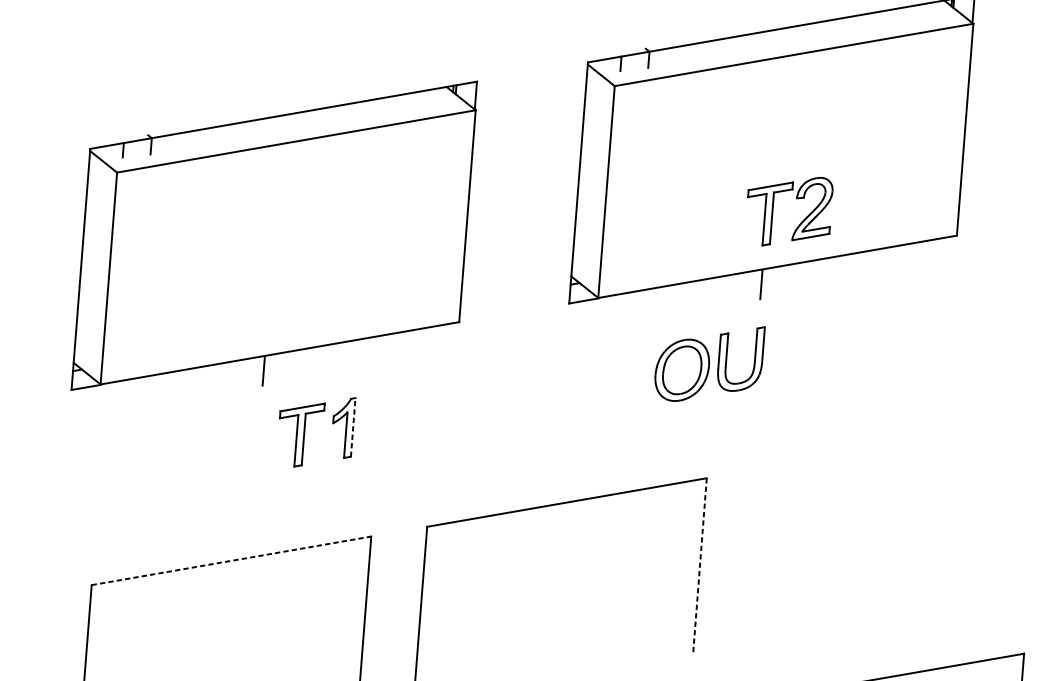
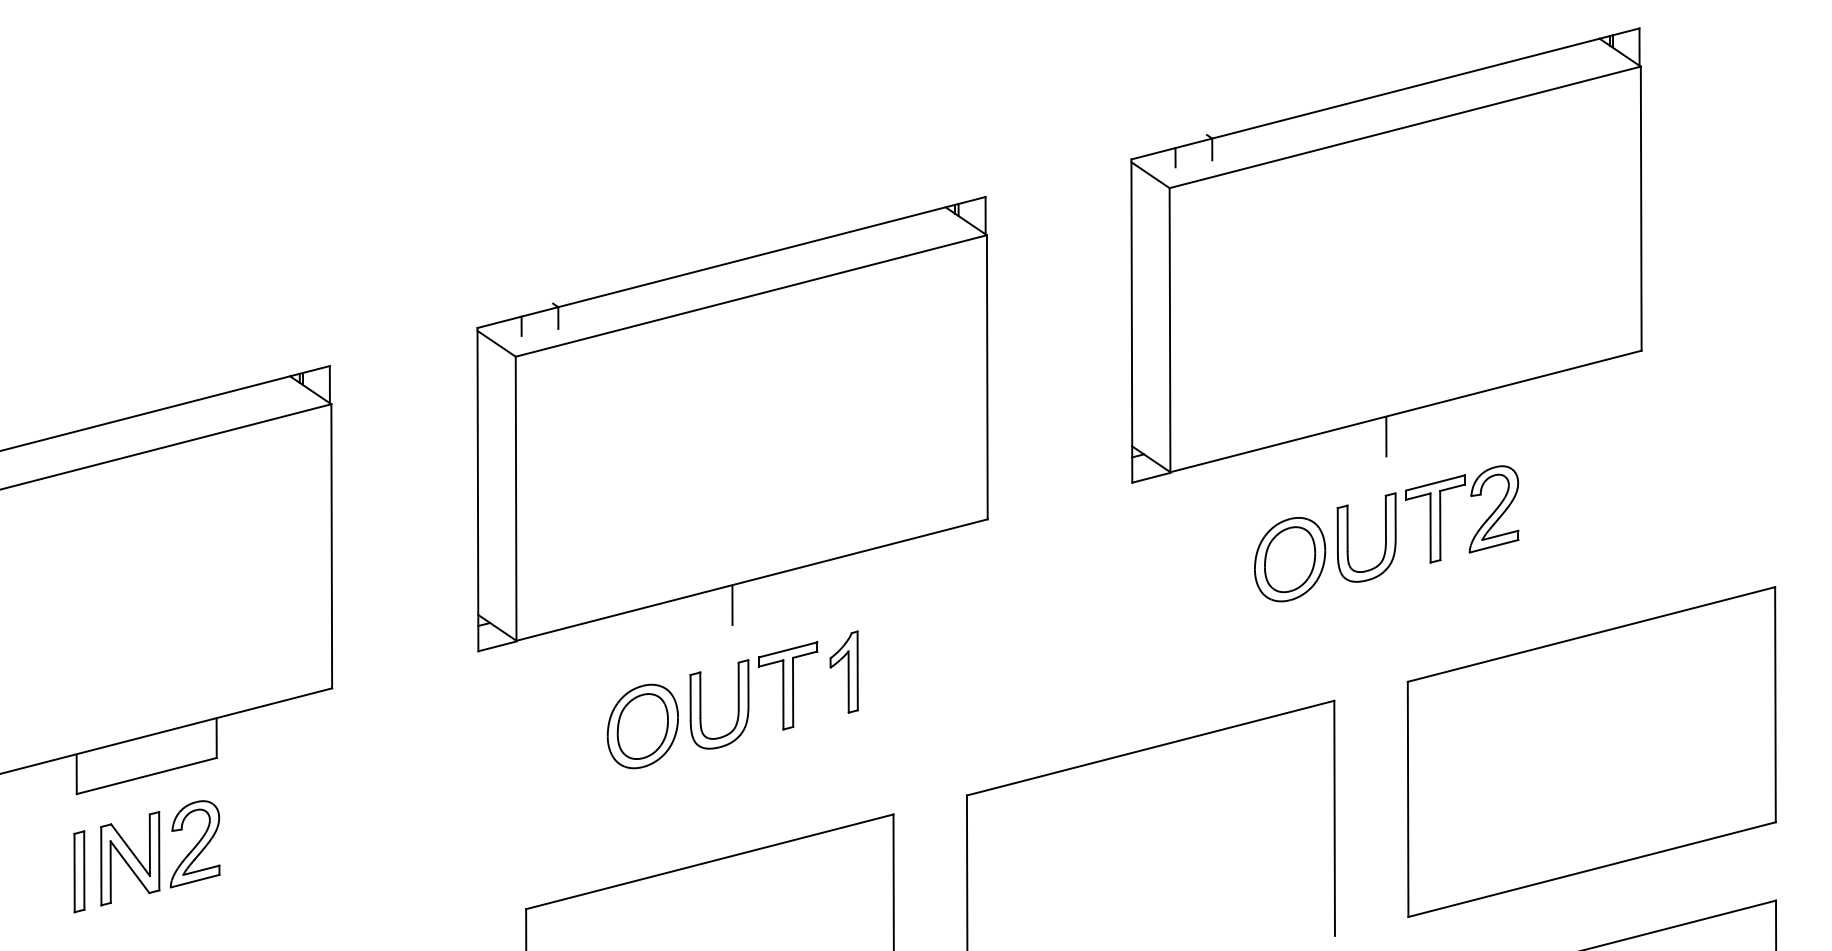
part: (796, 198) -> (1470, 496), moved
line: (353, 427) -> (857, 670), dashed -> solid
part: (234, 443) -> (701, 704), added
part: (189, 455) -> (642, 726), added
part: (895, 531) -> (1591, 751), added
line: (231, 560) -> (709, 861), dashed -> solid
line: (699, 566) -> (1334, 818), dashed -> solid

